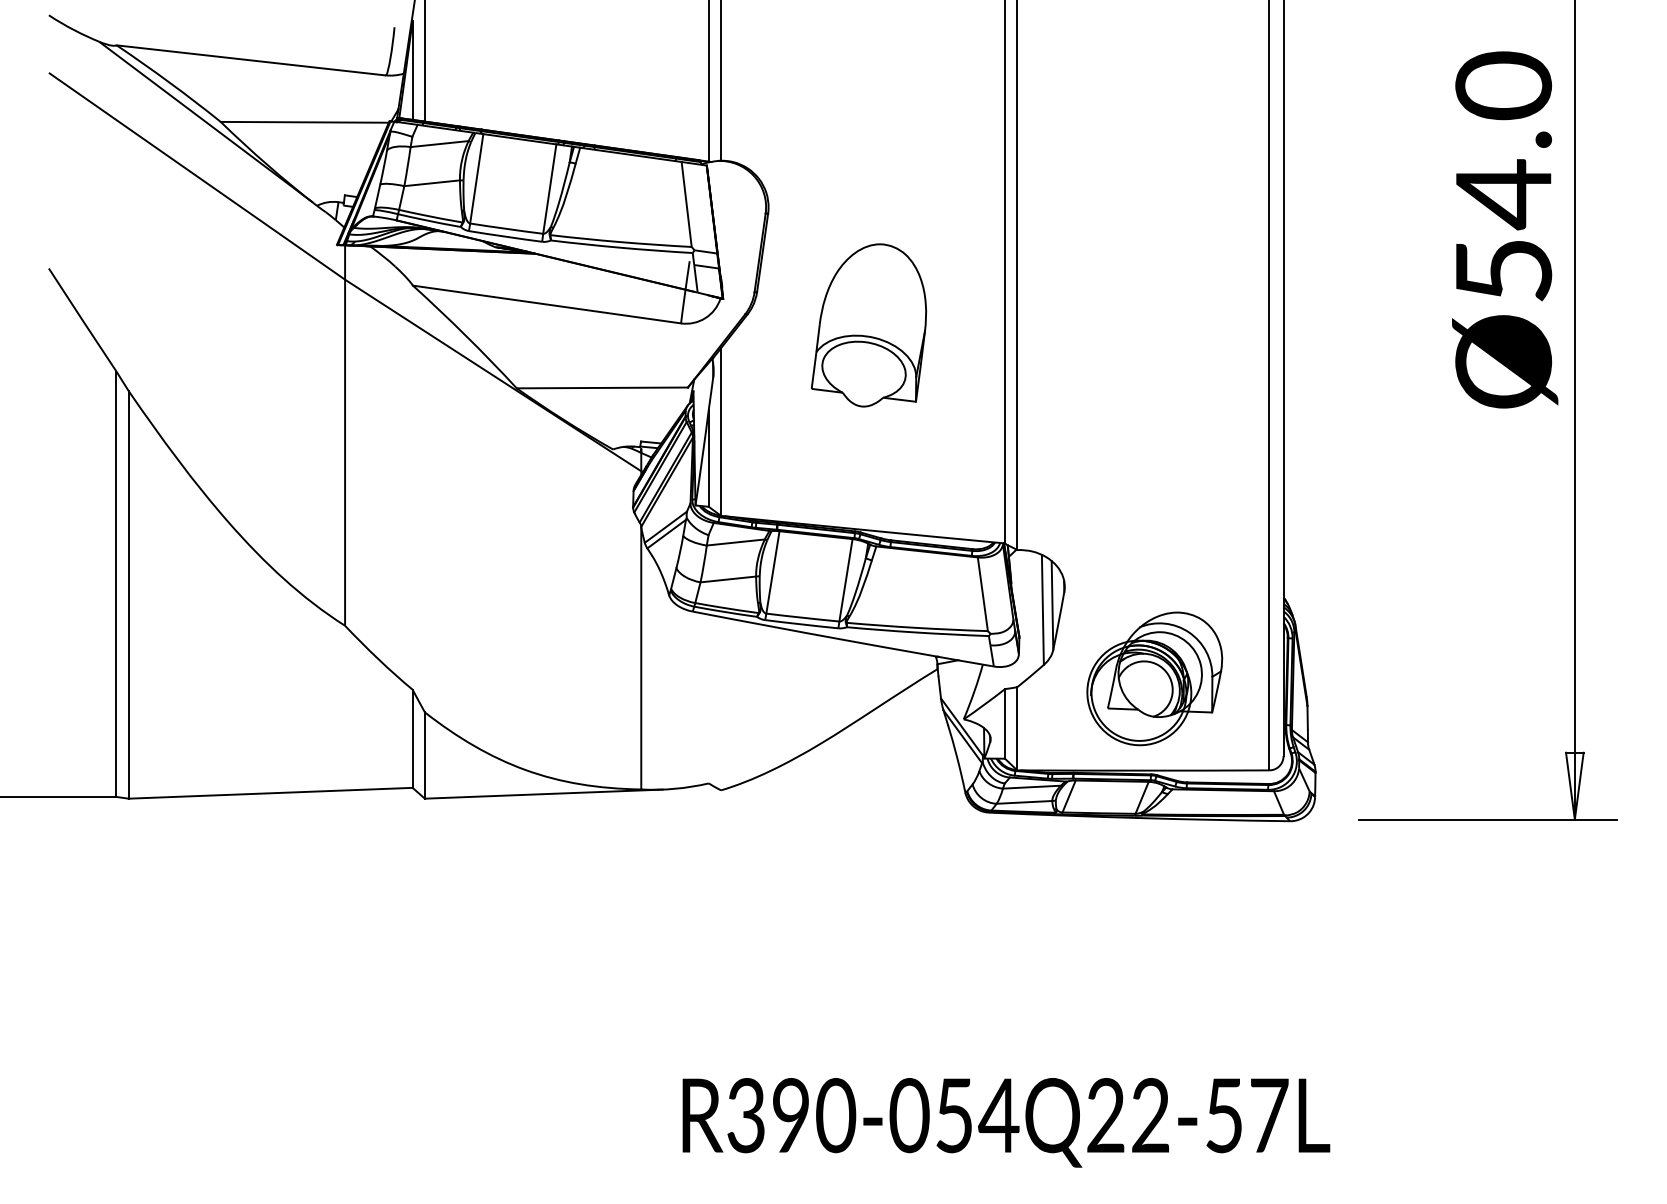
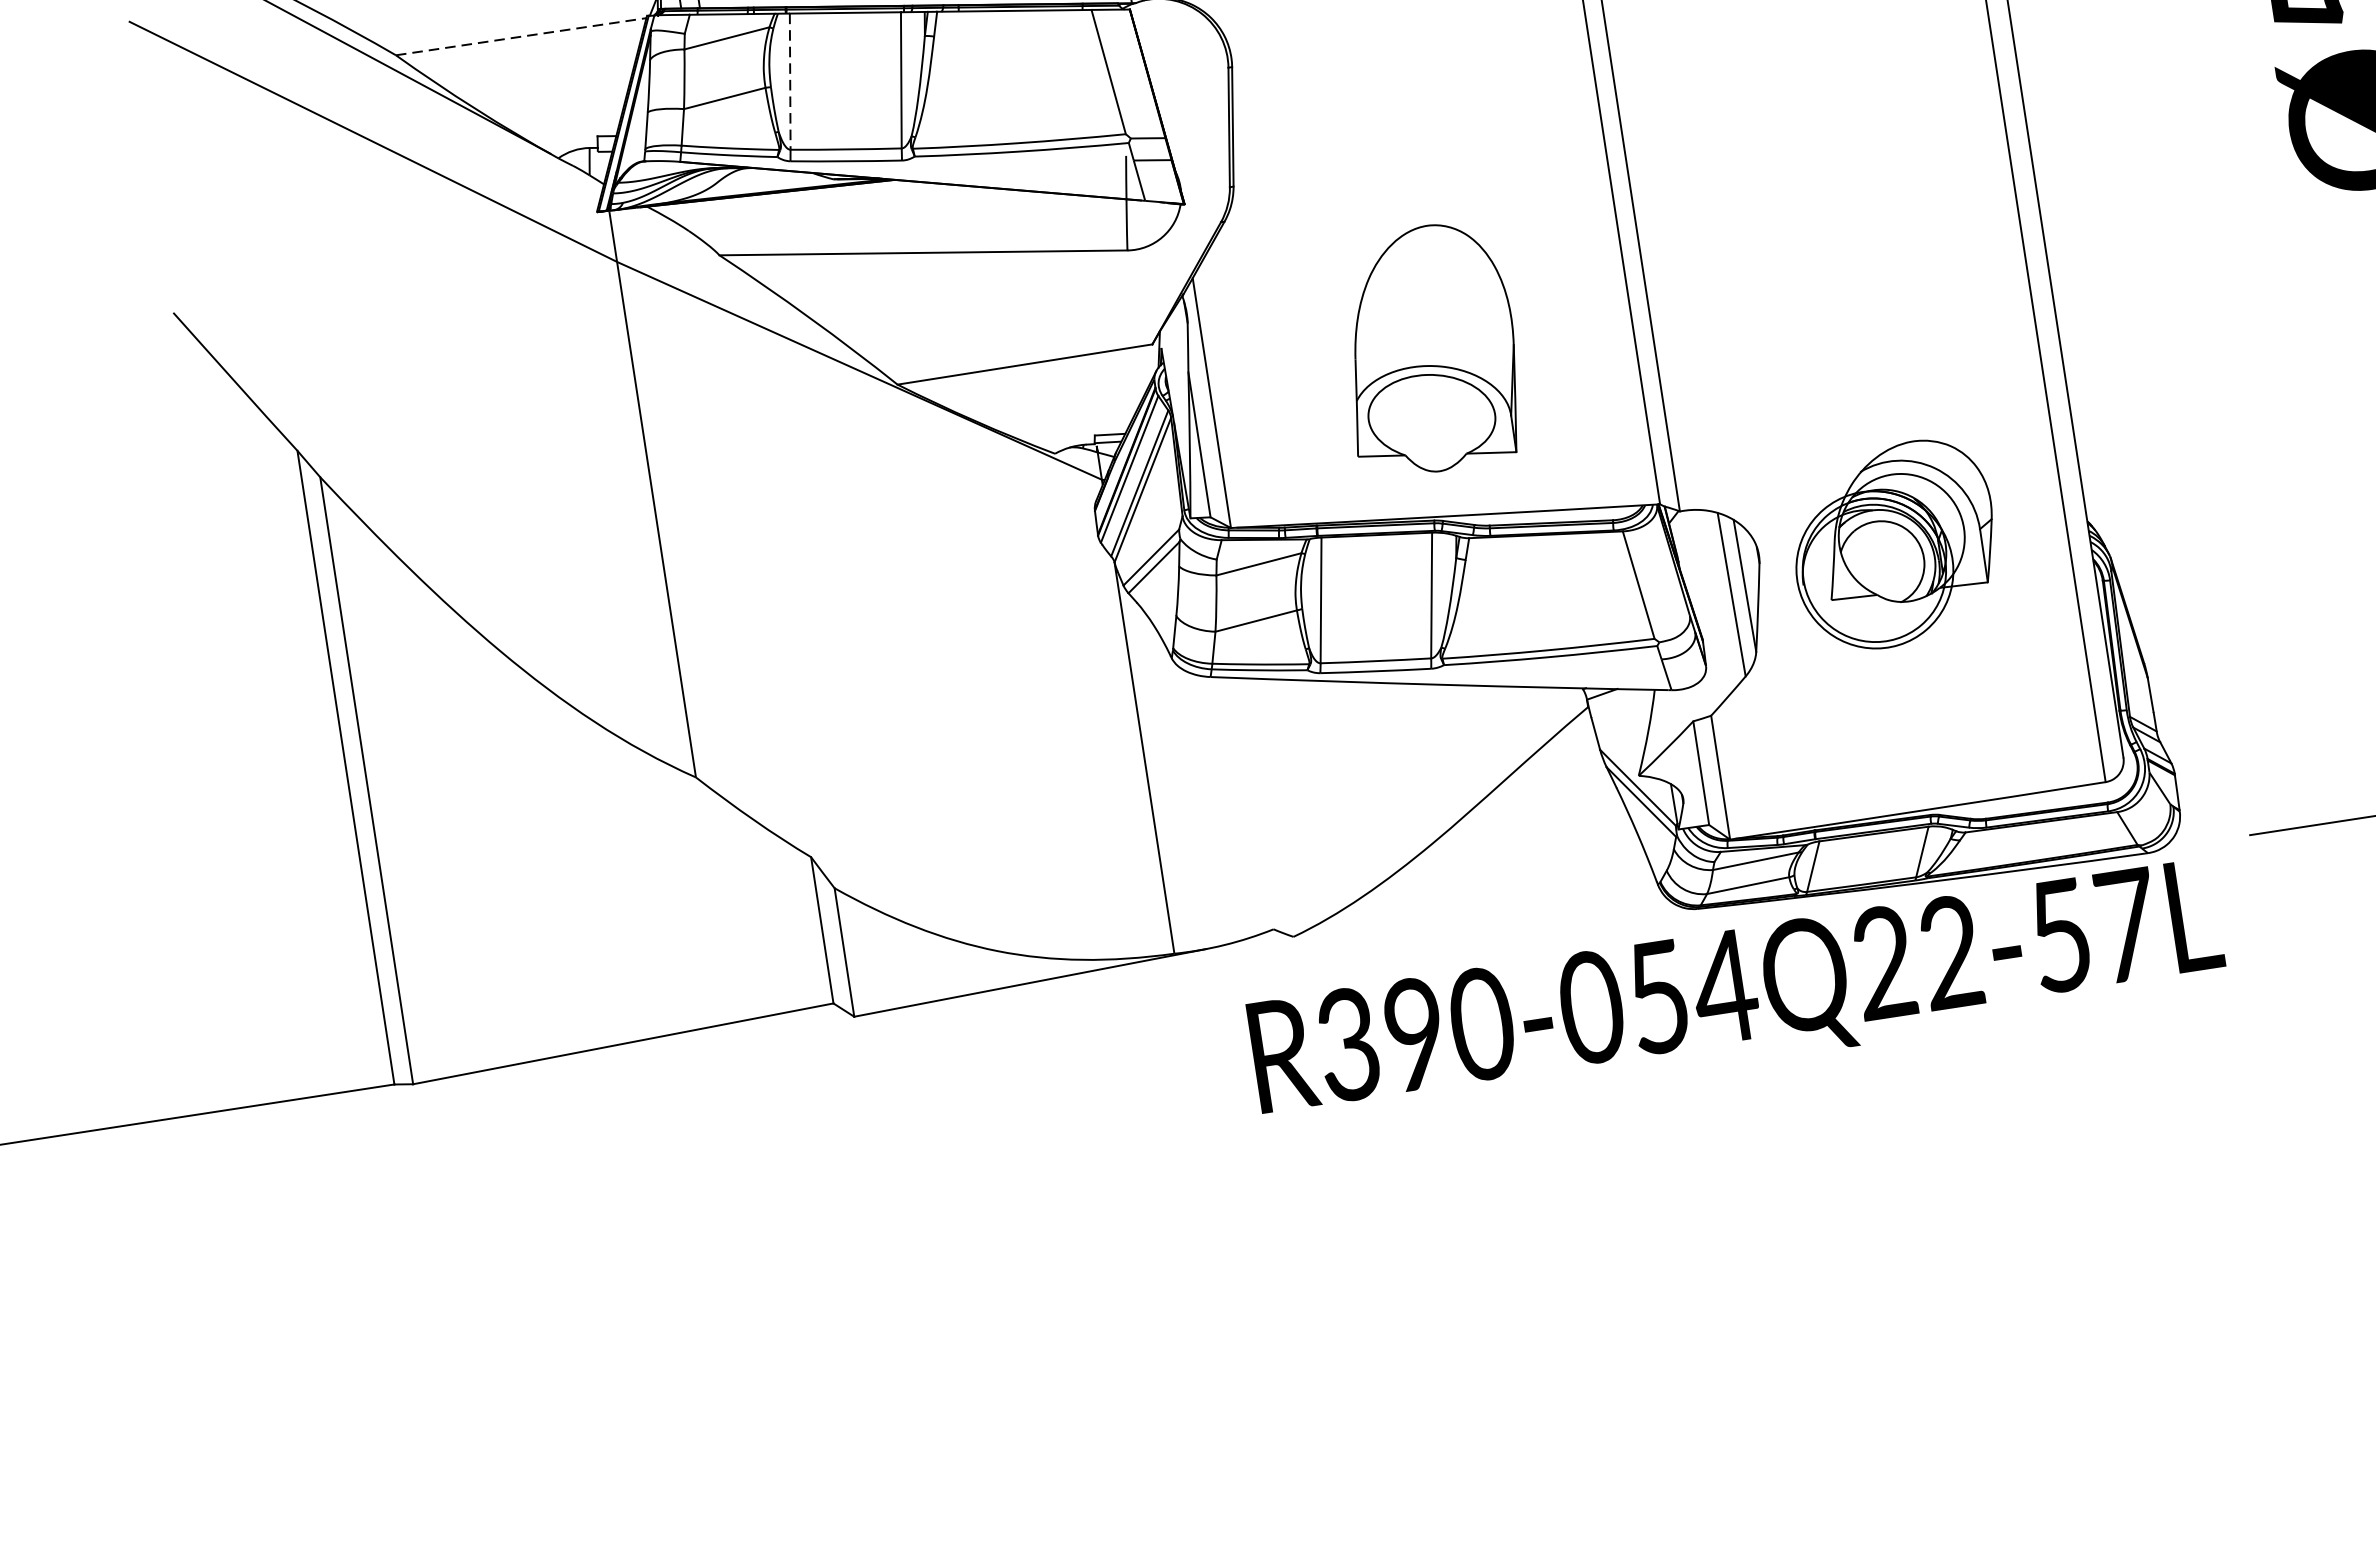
line: (305, 122) -> (522, 36), solid -> dashed
line: (476, 179) -> (789, 82), solid -> dashed
part: (868, 325) -> (1428, 349), moved
part: (1154, 678) -> (1894, 544), moved
text: (1006, 1122) -> (1737, 995), moved

